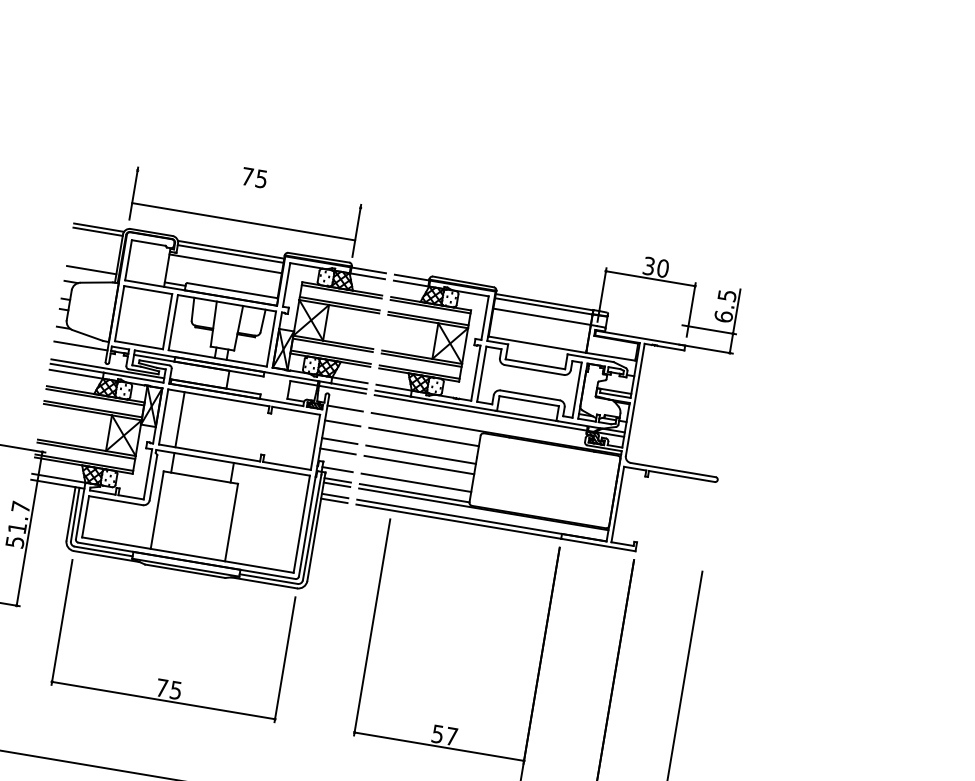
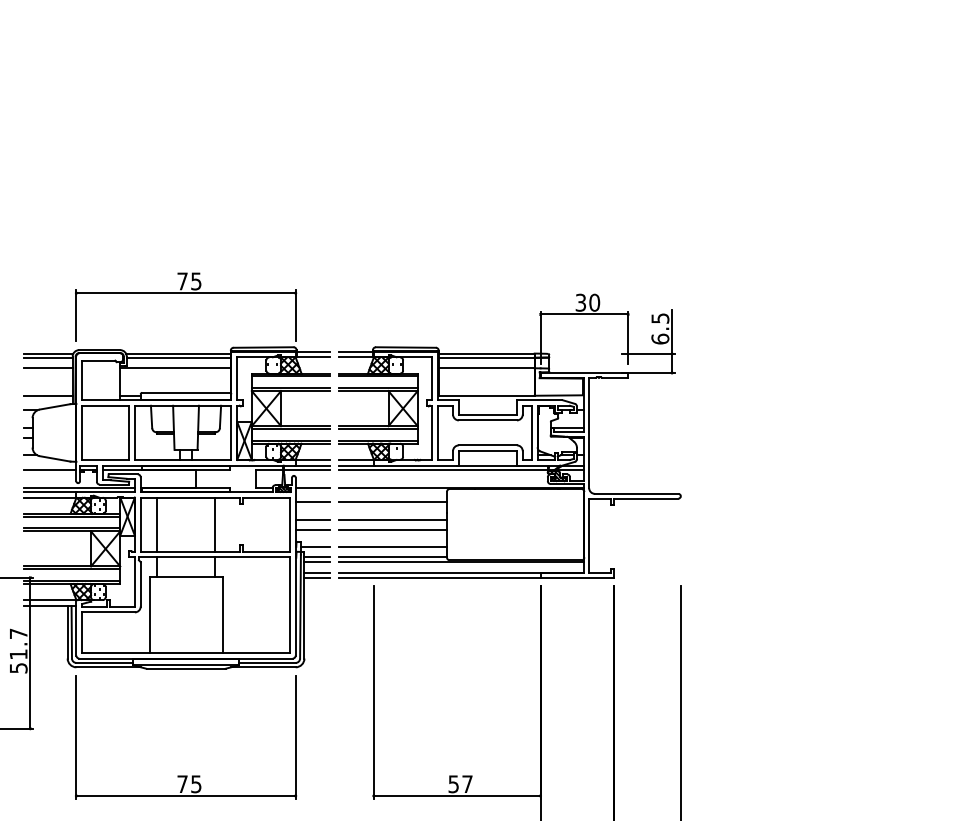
line: (243, 222) -> (185, 293), moved
line: (96, 242) -> (48, 368), added
line: (239, 429) -> (215, 524), added

